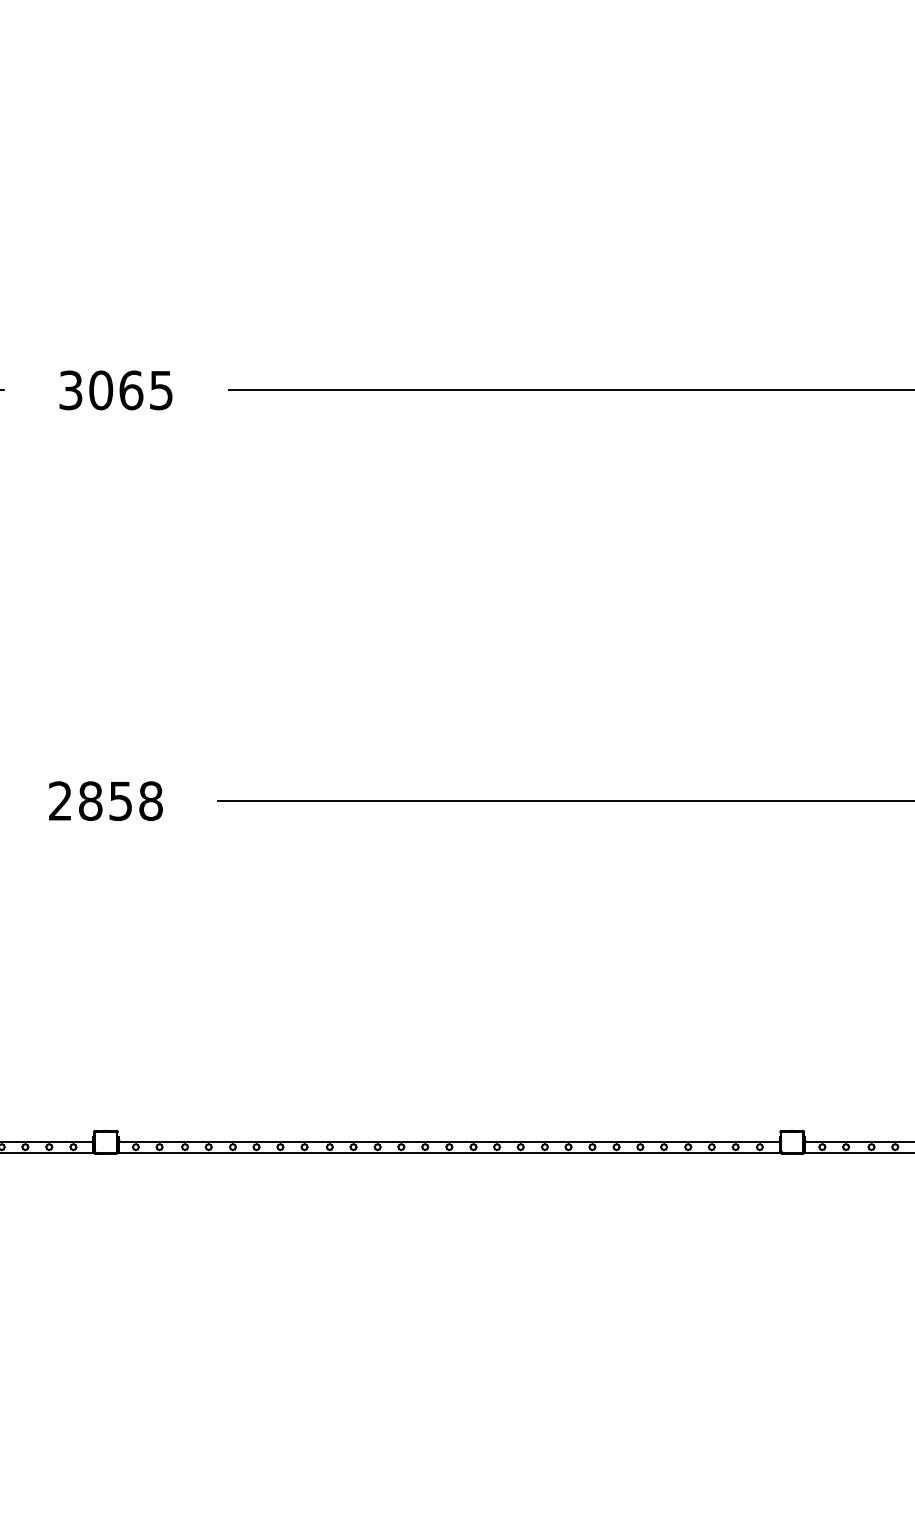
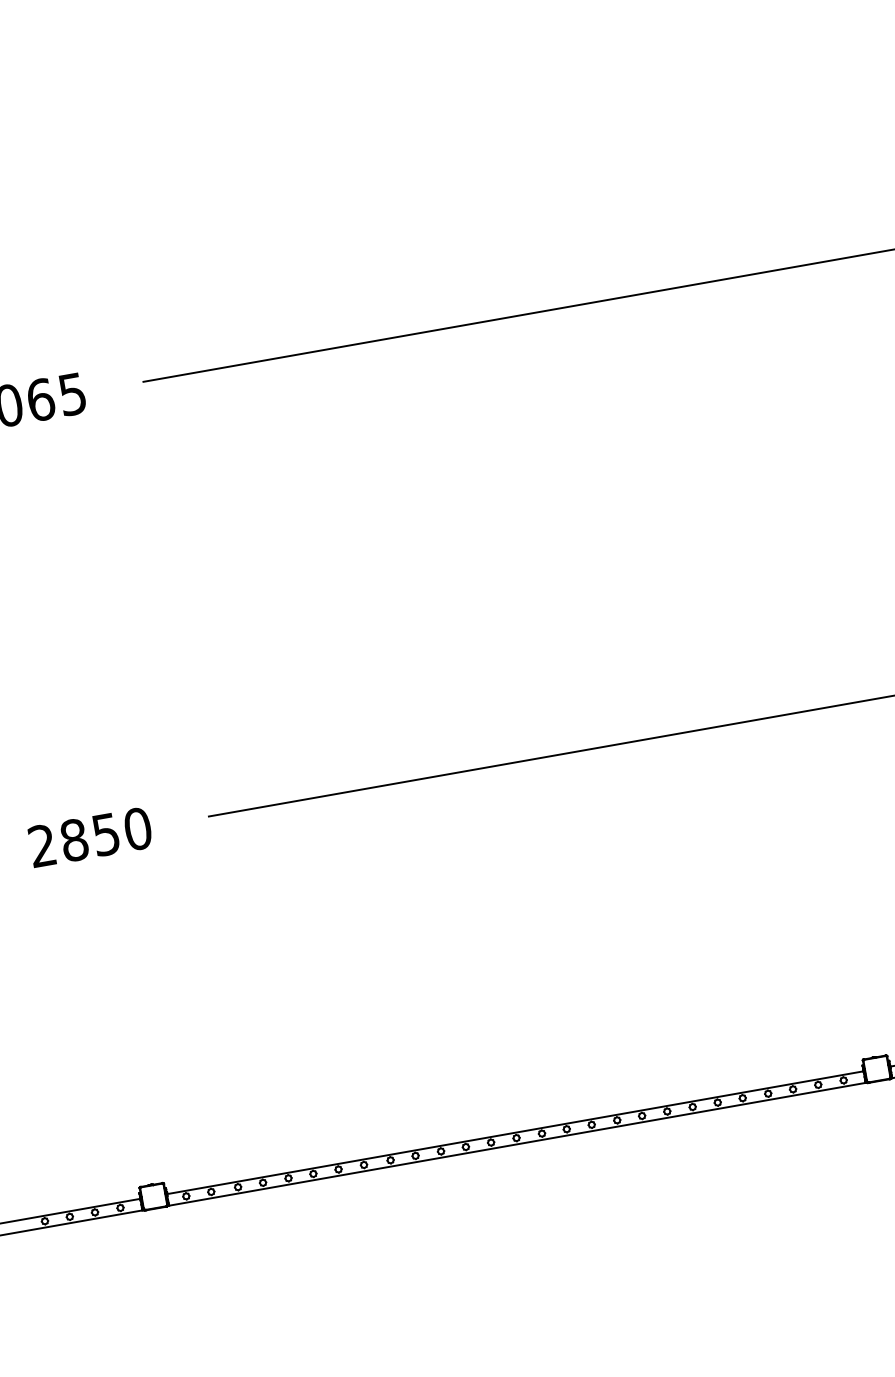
text: (150, 800) -> (137, 828), 2858 -> 2850

